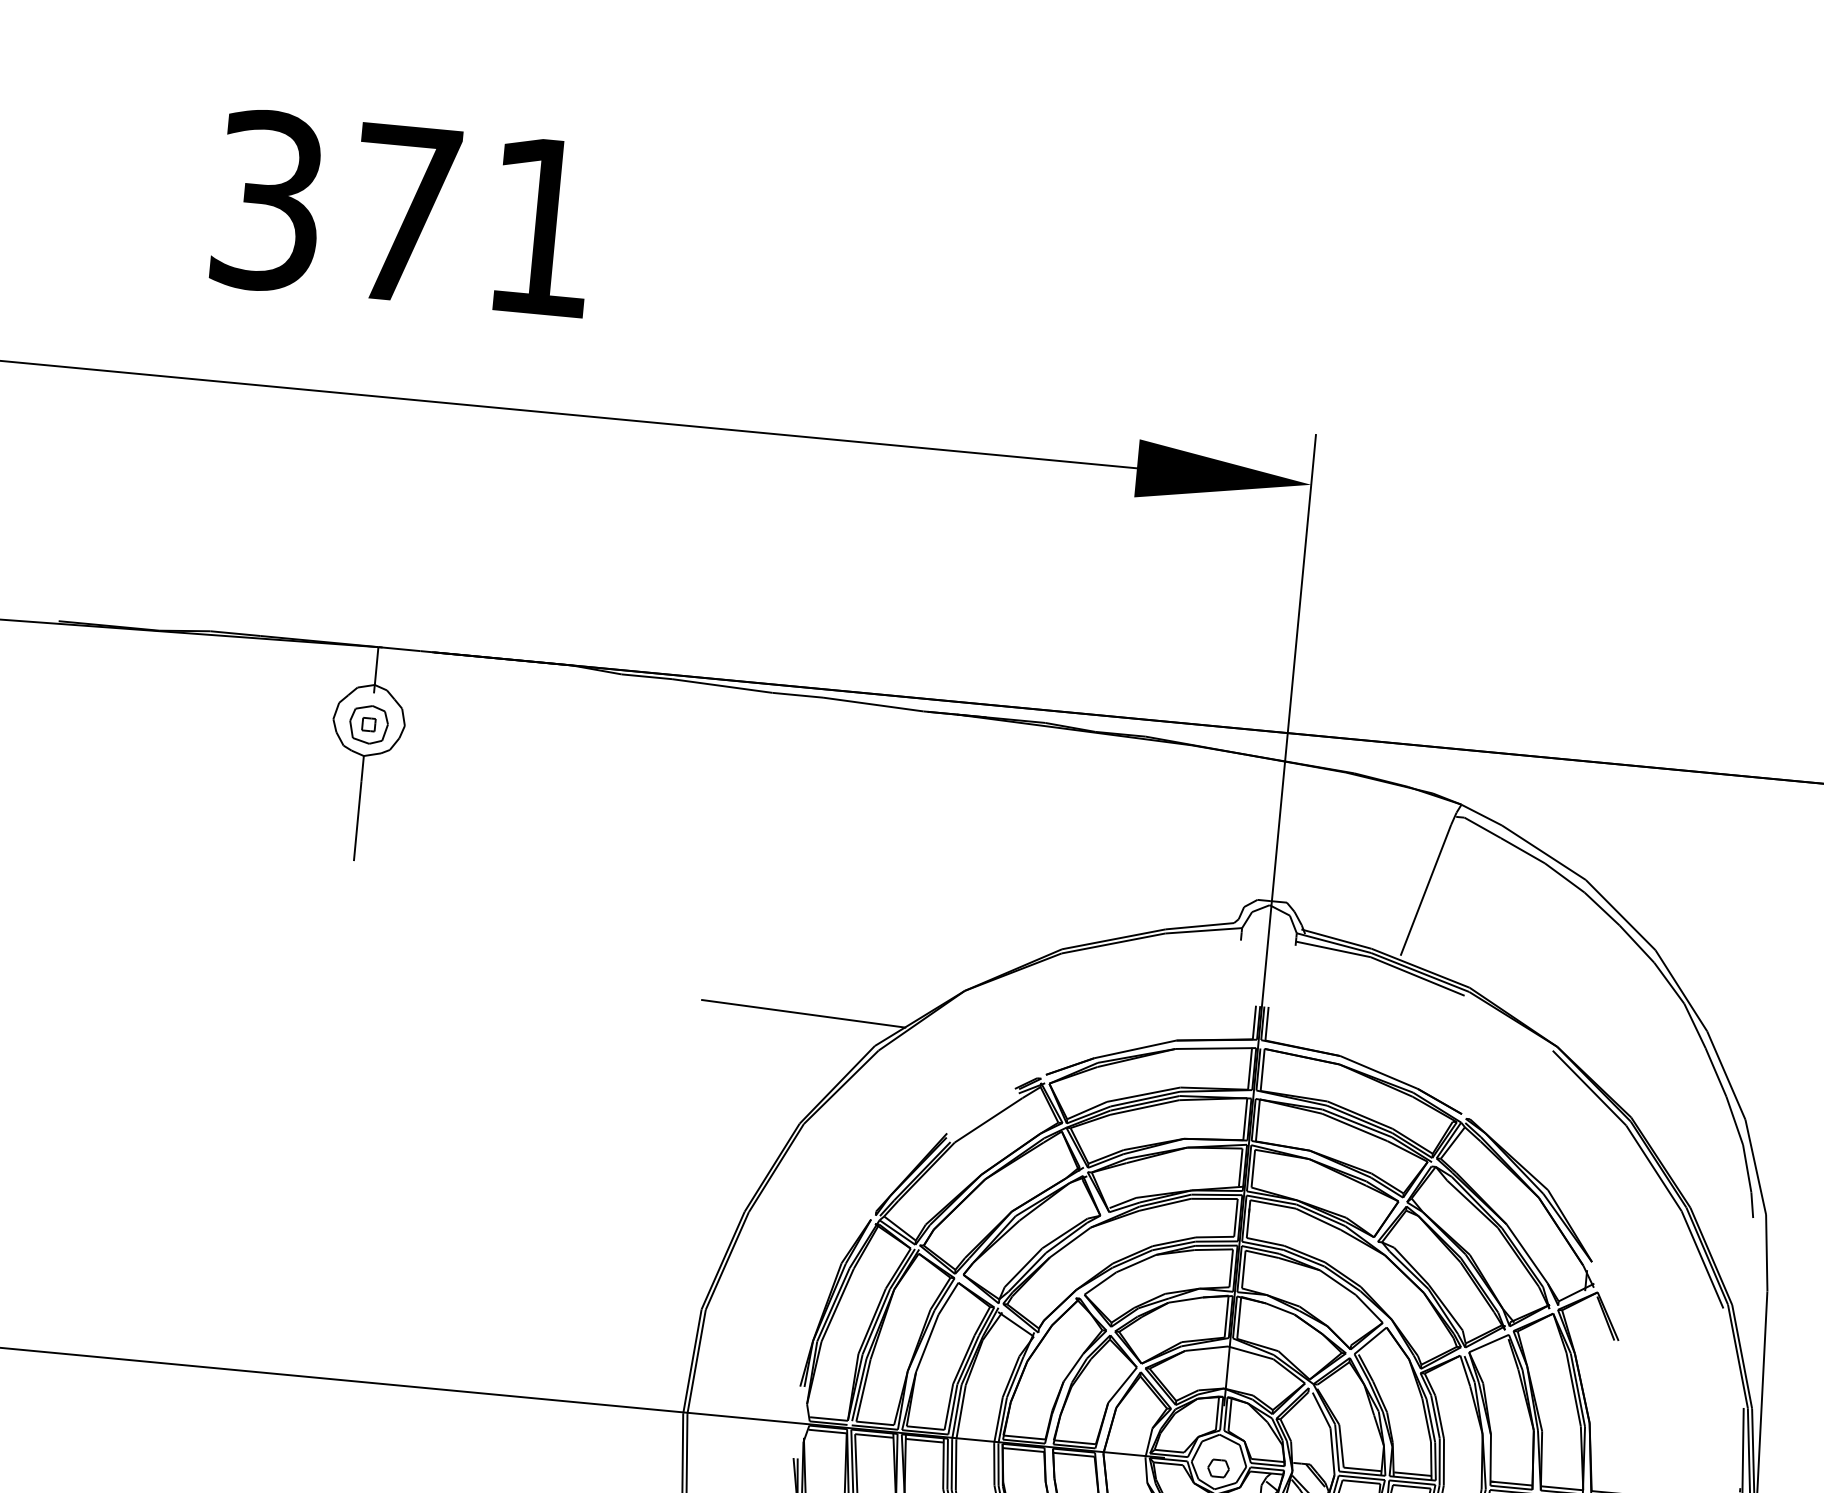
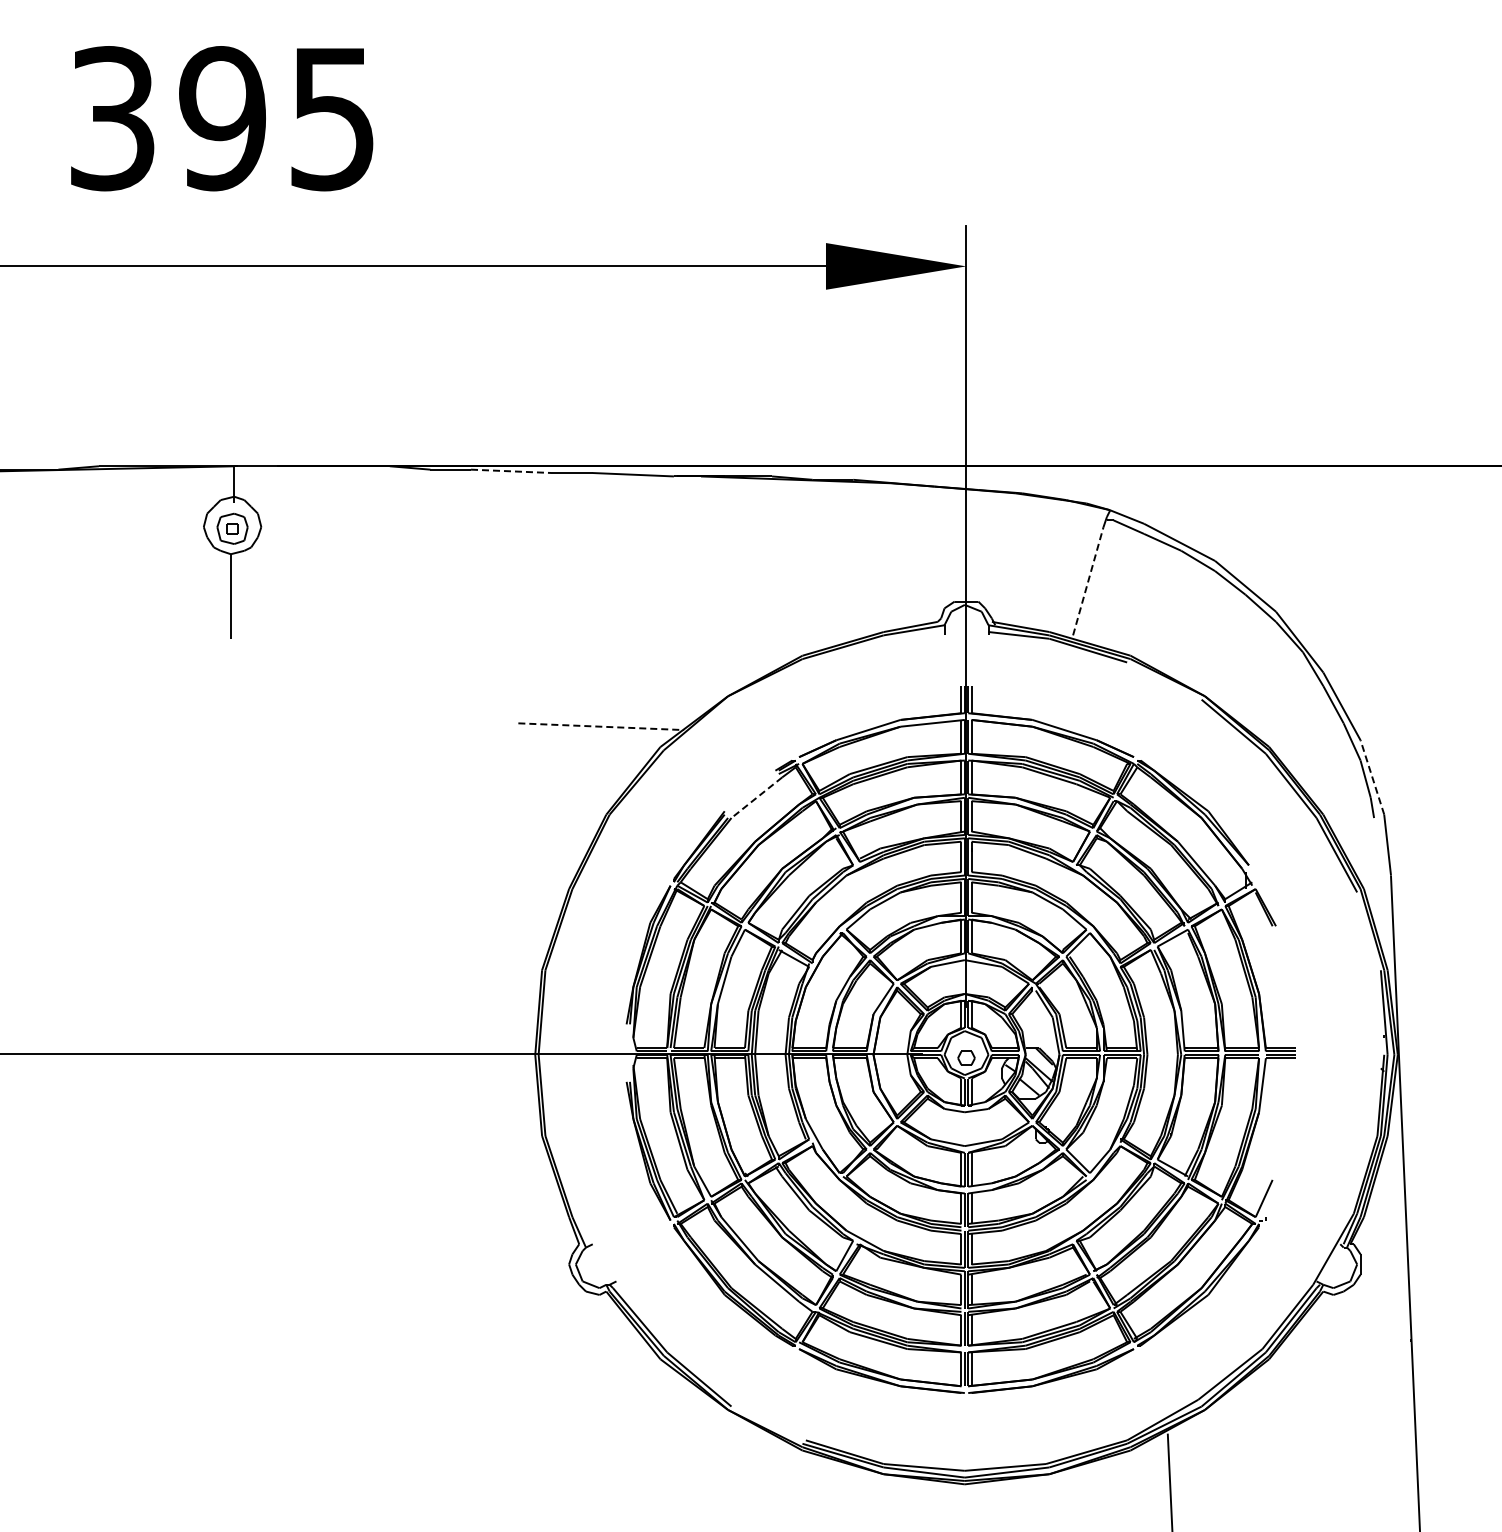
text: (471, 220) -> (276, 118), 371 -> 395
line: (722, 686) -> (511, 471), solid -> dashed
line: (1426, 889) -> (1088, 580), solid -> dashed
line: (804, 1013) -> (601, 726), solid -> dashed
line: (988, 1121) -> (756, 798), solid -> dashed
line: (1756, 1166) -> (1372, 776), solid -> dashed

